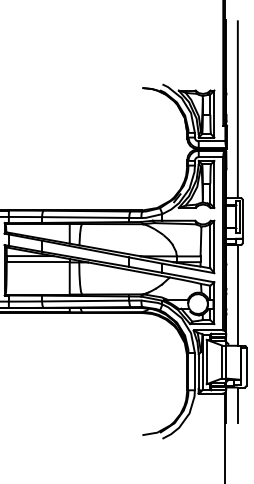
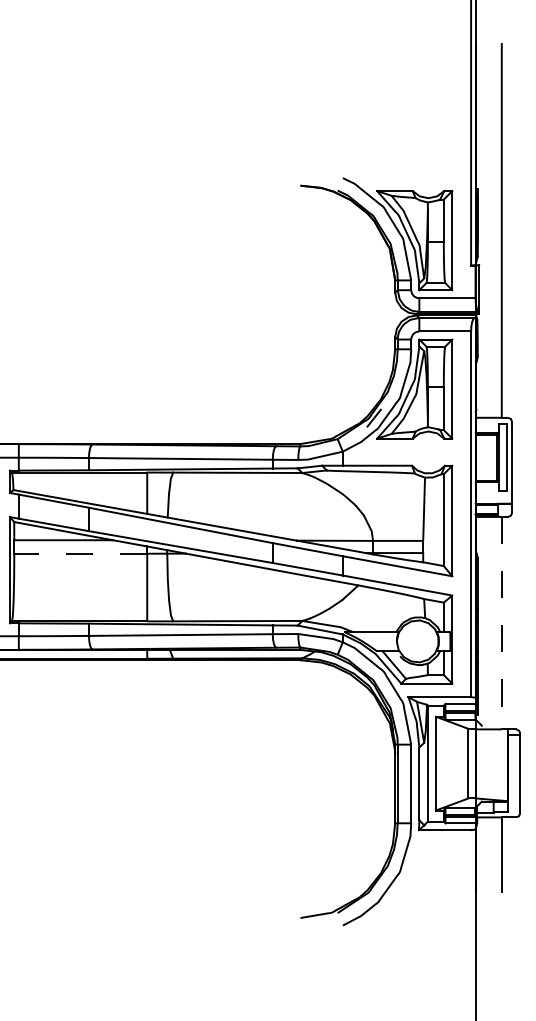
line: (38, 262) -> (81, 553), solid -> dashed
line: (237, 295) -> (501, 623), solid -> dashed

